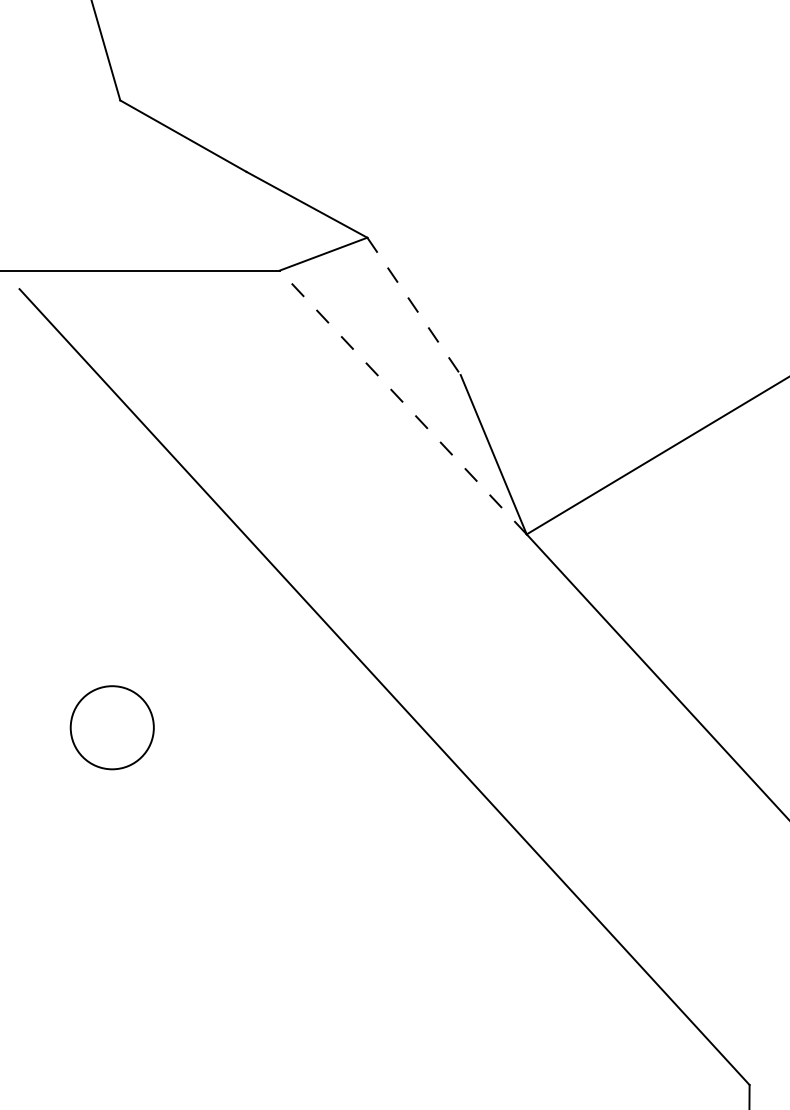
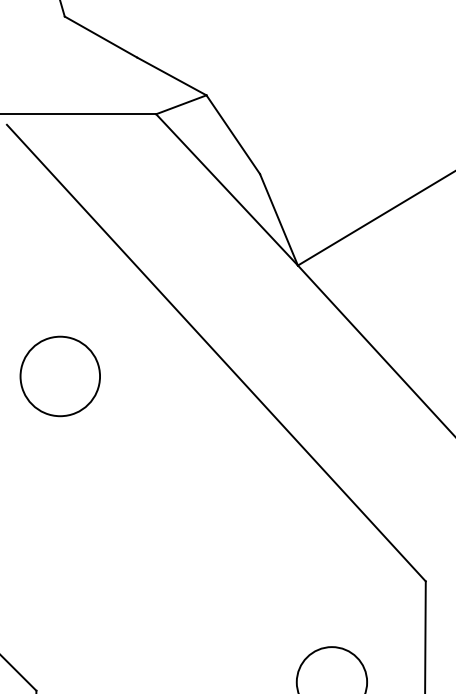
line: (414, 305) -> (233, 134), dashed -> solid
line: (403, 401) -> (227, 189), dashed -> solid
circle: (111, 727) -> (59, 376), size x1.67

